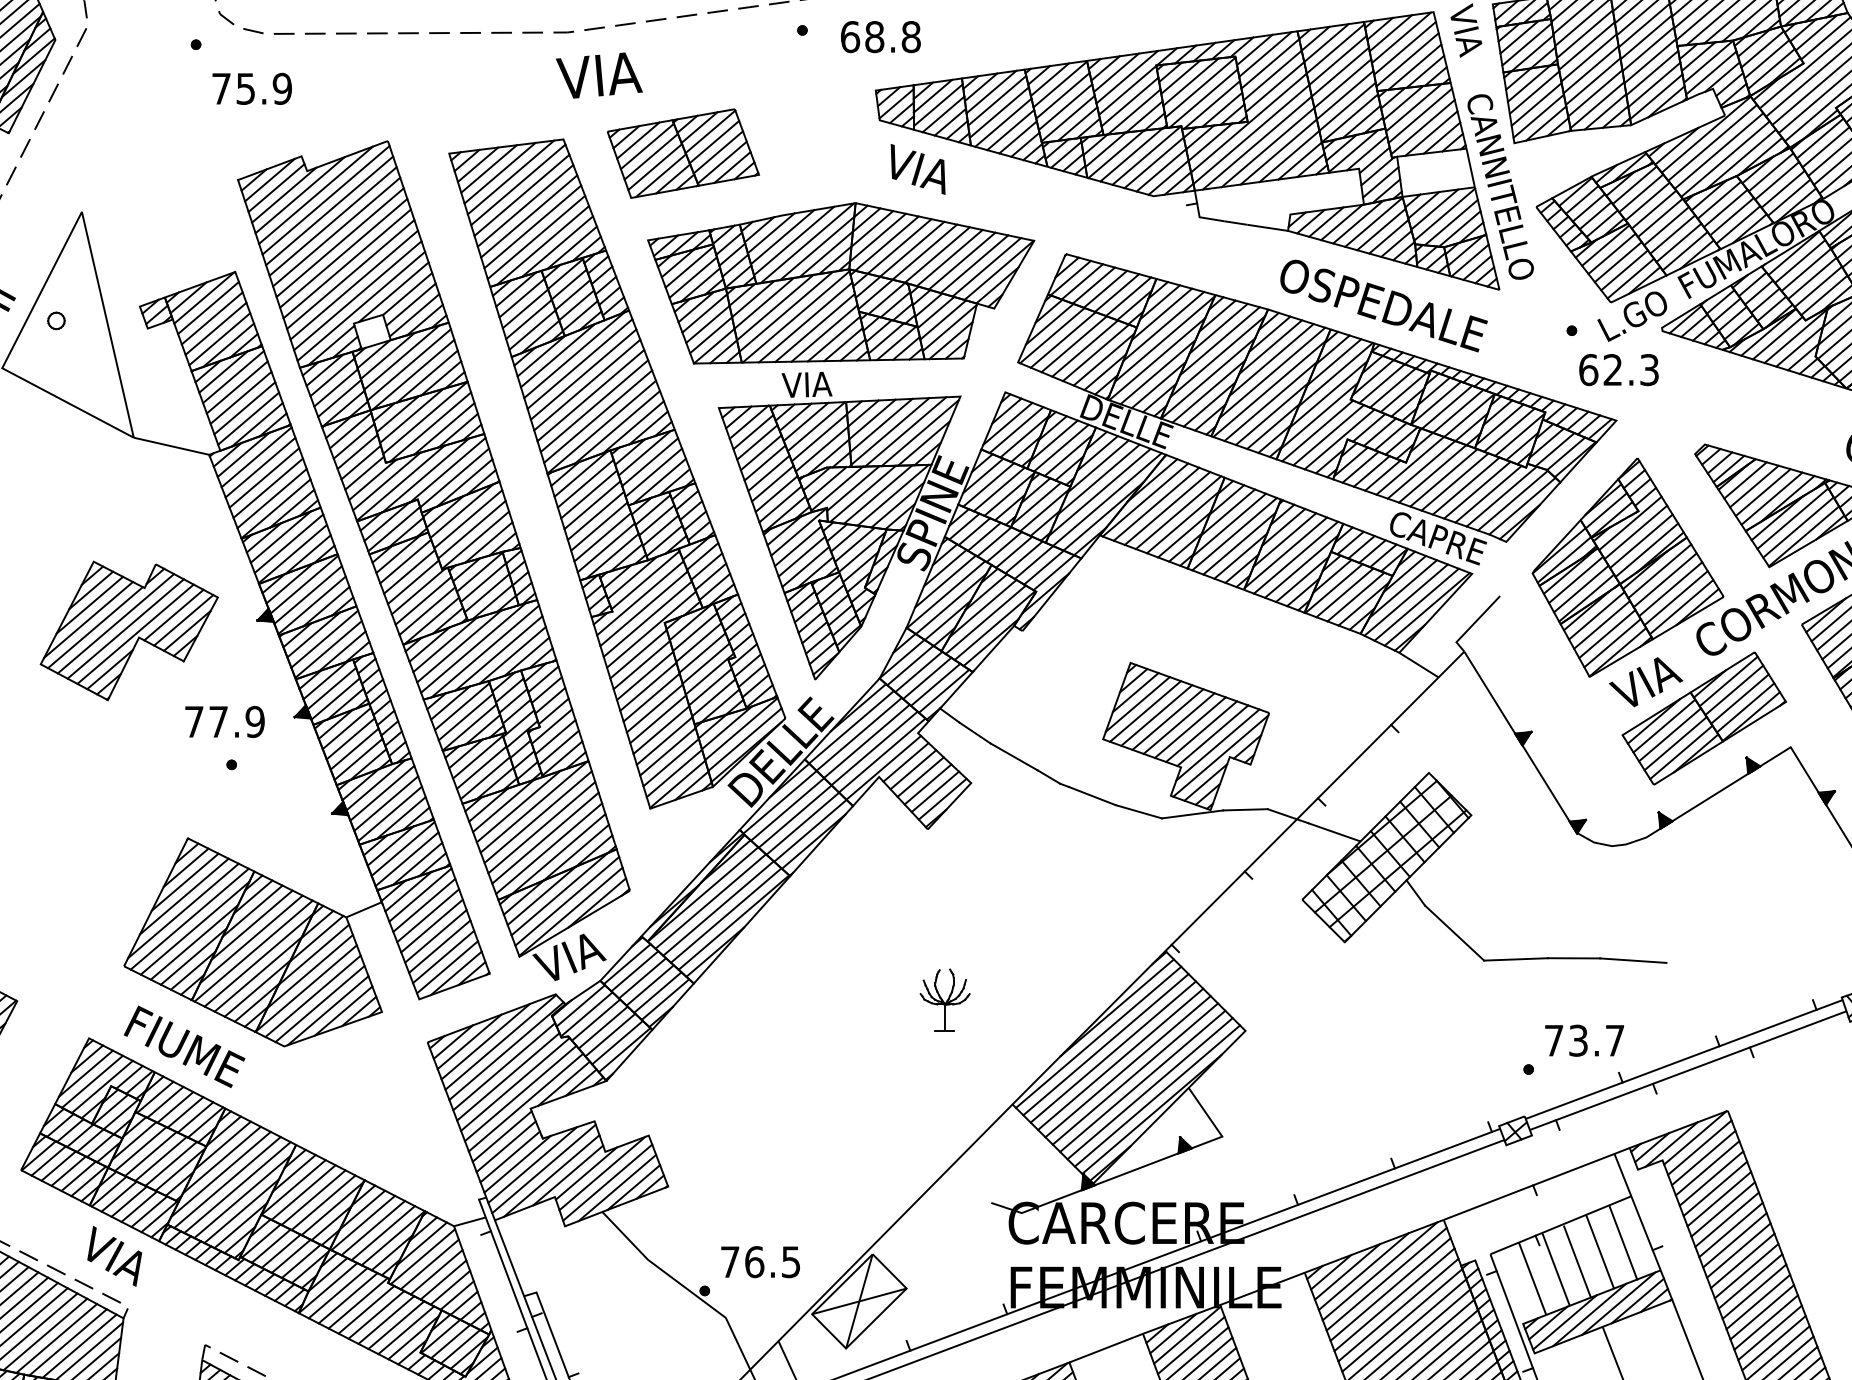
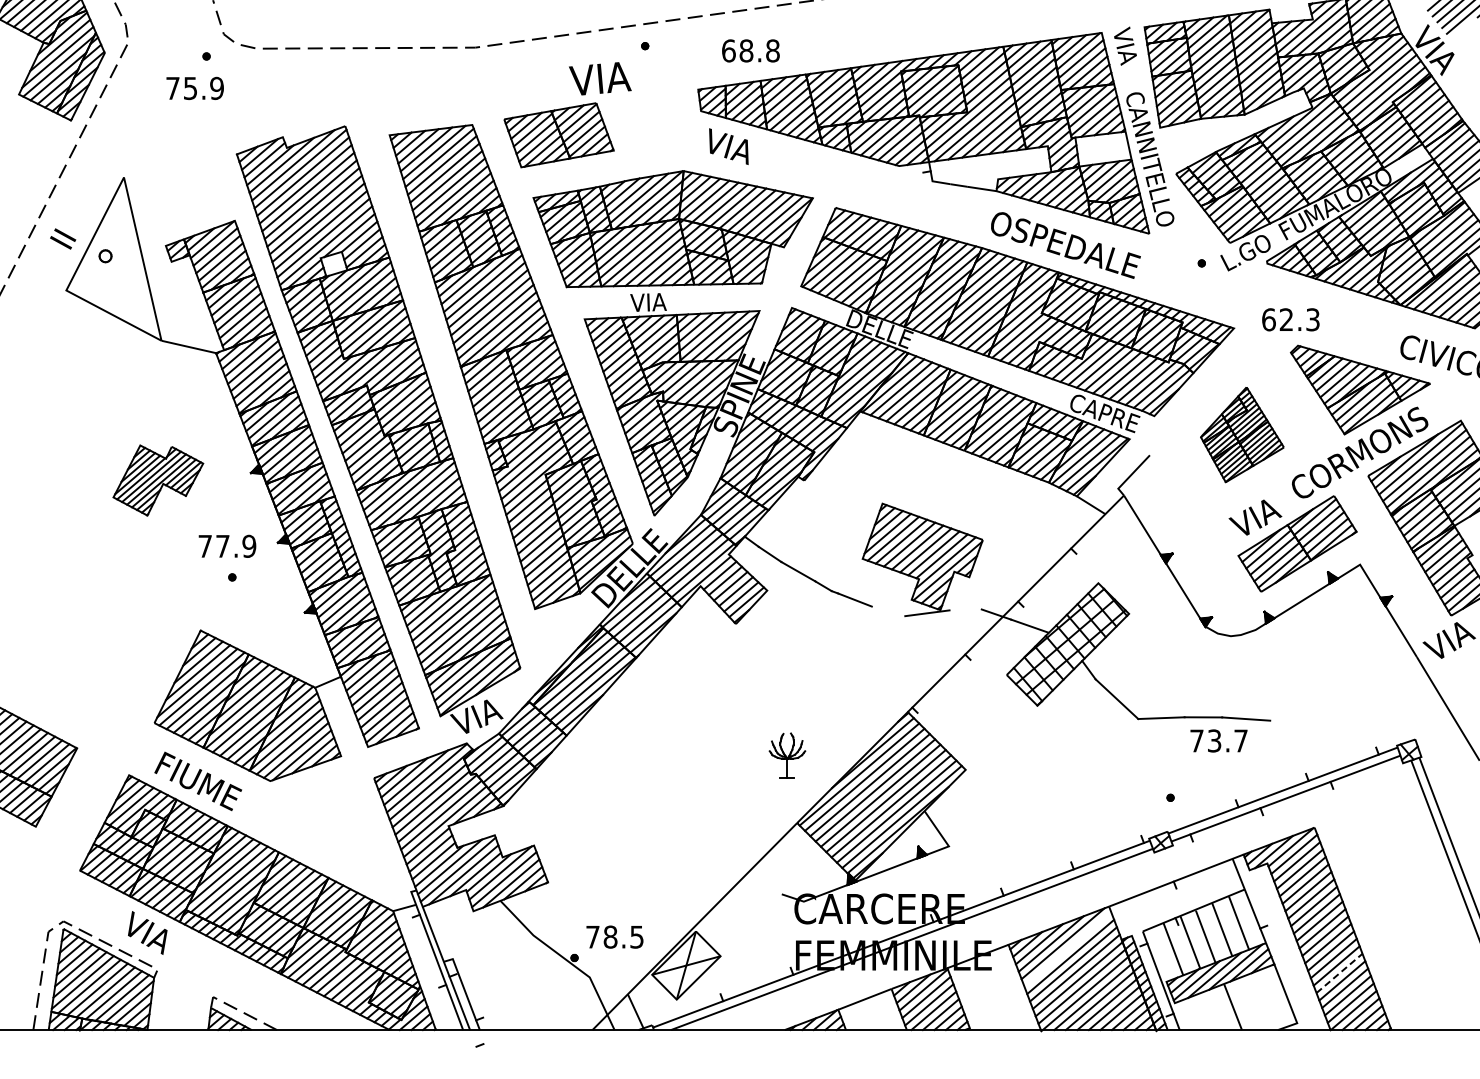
text: (880, 36) -> (750, 50), moved
text: (599, 75) -> (600, 78), moved
text: (251, 87) -> (194, 87), moved
text: (1618, 369) -> (1290, 319), moved
part: (1628, 567) -> (1242, 434), size x0.6
part: (129, 630) -> (158, 480), size x0.7
line: (1245, 809) -> (965, 609), removed
line: (1138, 811) -> (888, 611), removed
part: (945, 999) -> (787, 755), moved
text: (1583, 1040) -> (1218, 740), moved
text: (754, 1261) -> (610, 936), 76.5 -> 78.5
line: (1386, 1279) -> (1067, 949), removed
line: (1762, 1312) -> (1339, 973), solid -> dashed

